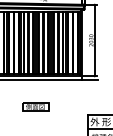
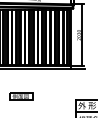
part: (36, 106) -> (21, 96), moved

